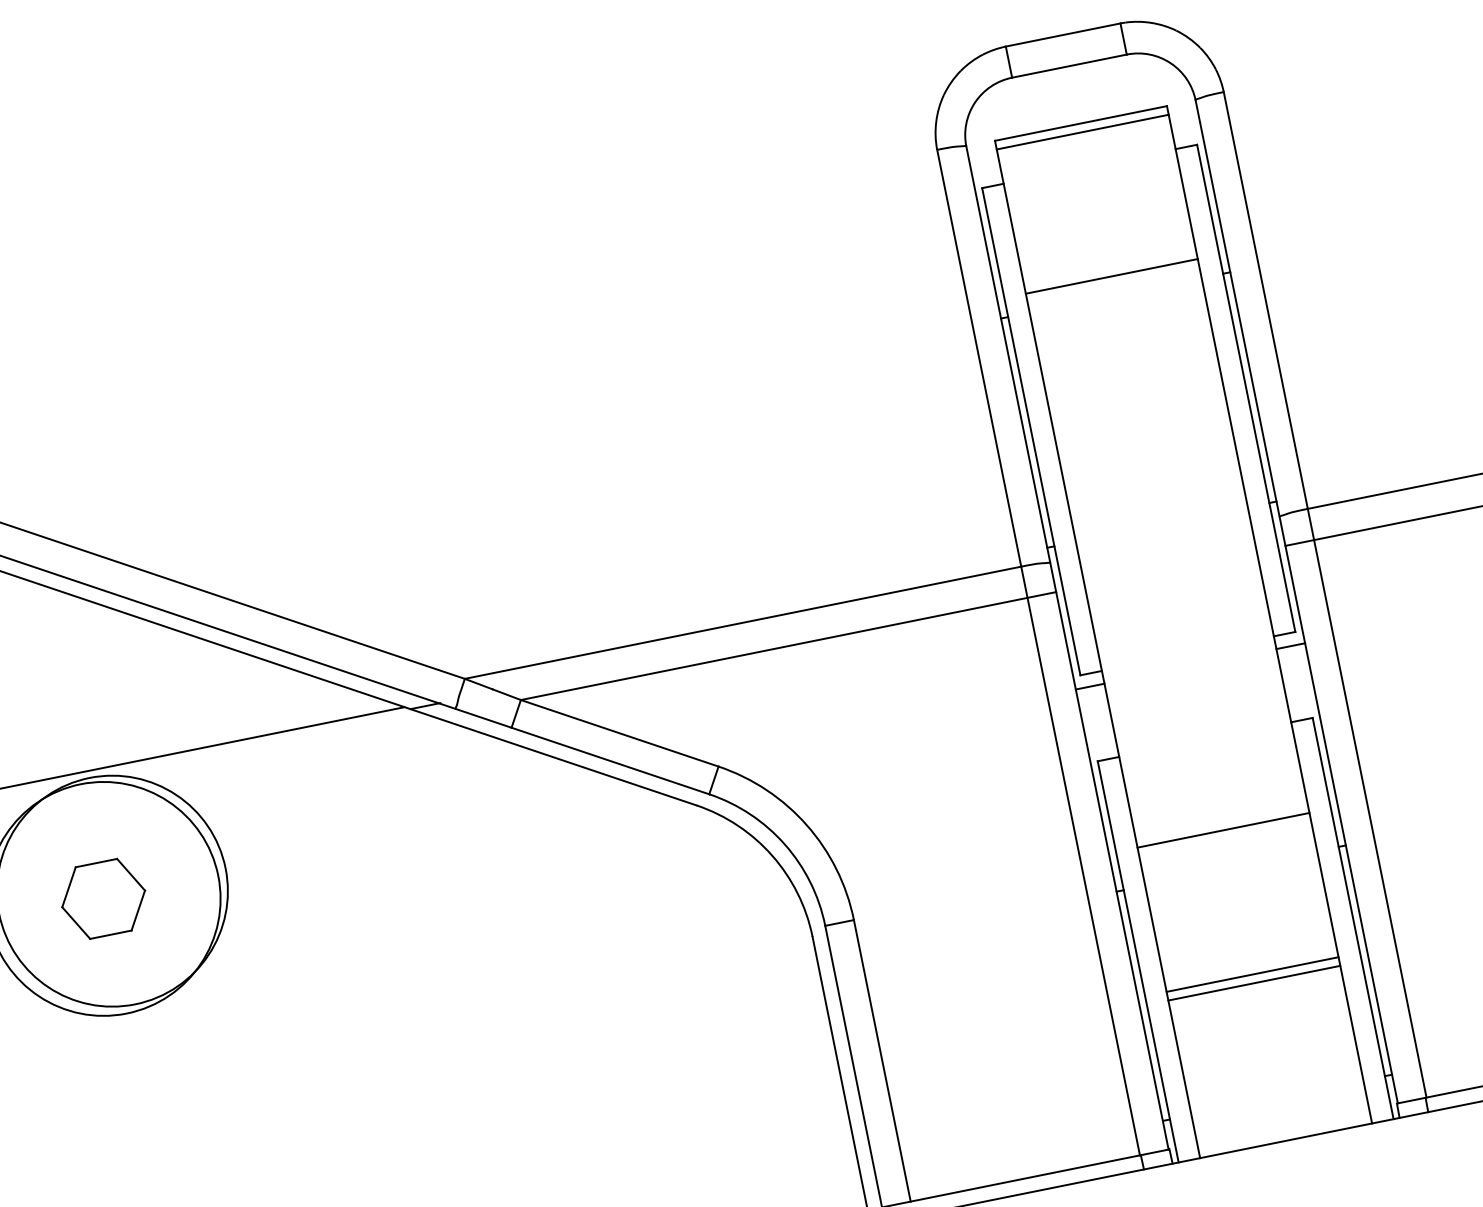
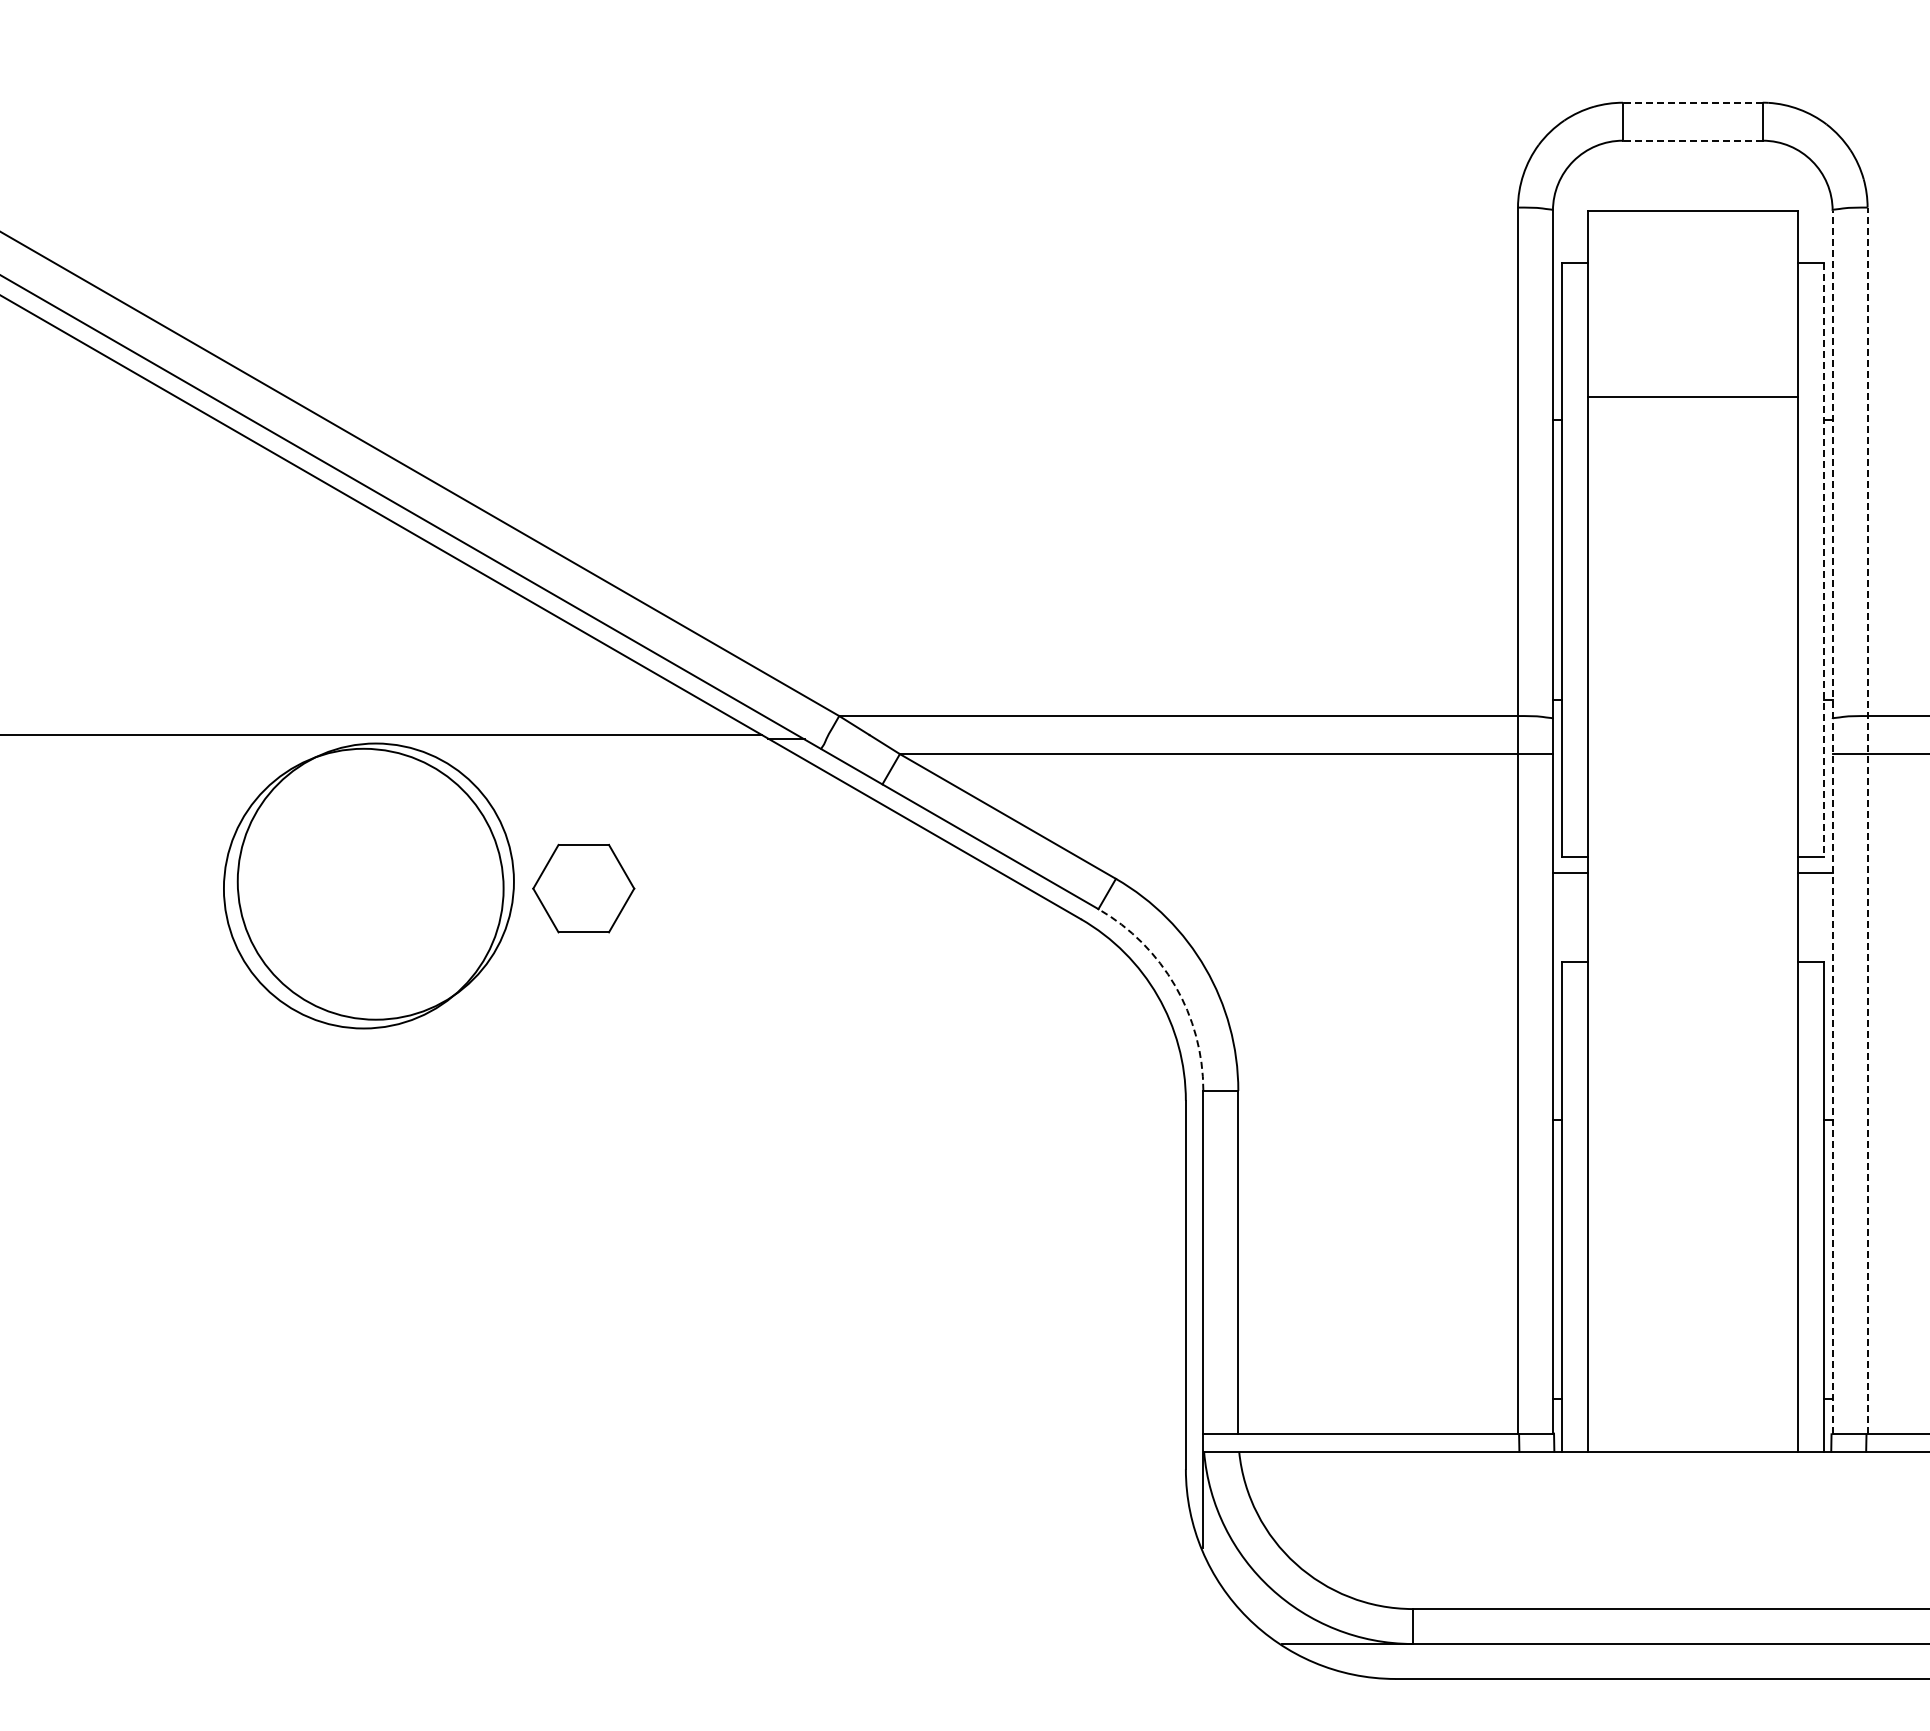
line: (1062, 34) -> (1692, 102), solid -> dashed
line: (1069, 66) -> (1692, 140), solid -> dashed
line: (1082, 132) -> (1692, 221), removed
line: (1245, 388) -> (1823, 560), solid -> dashed
line: (1324, 594) -> (1867, 820), solid -> dashed
line: (1296, 601) -> (1832, 822), solid -> dashed
line: (1223, 830) -> (1692, 1072), removed
arc: (785, 844) -> (1175, 985), solid -> dashed
part: (103, 898) -> (583, 888), moved
line: (1252, 974) -> (1692, 1248), removed
line: (1254, 983) -> (1692, 1259), removed

